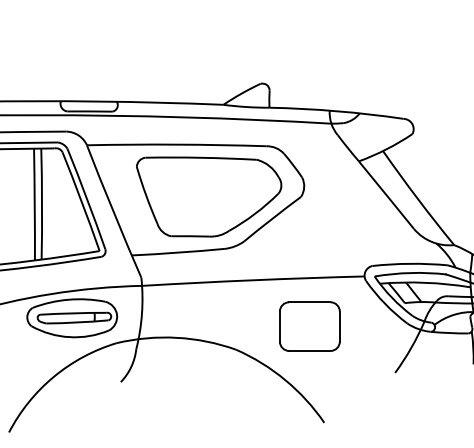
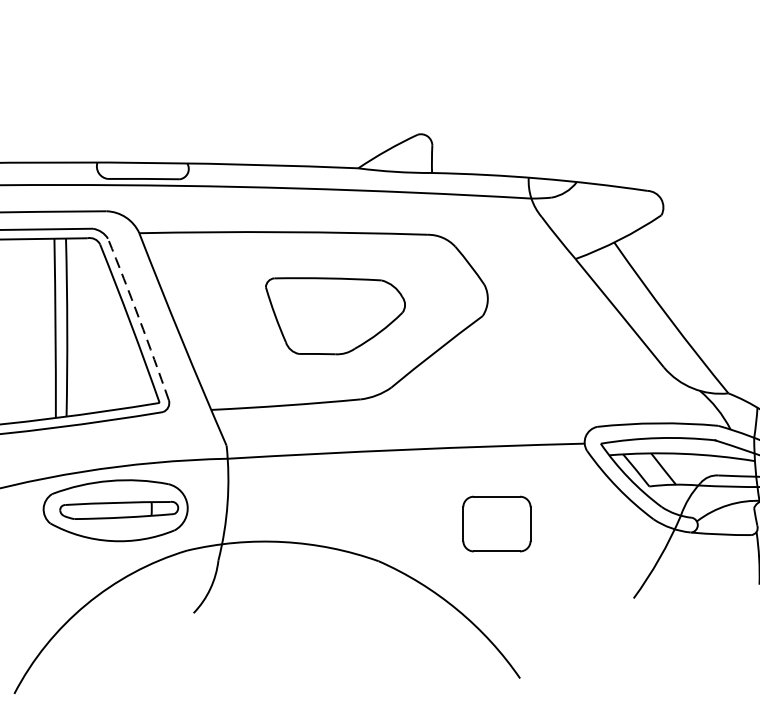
part: (209, 196) -> (335, 315), size x0.6
arc: (87, 198) -> (140, 318), solid -> dashed
part: (309, 326) -> (496, 523), size x0.7

